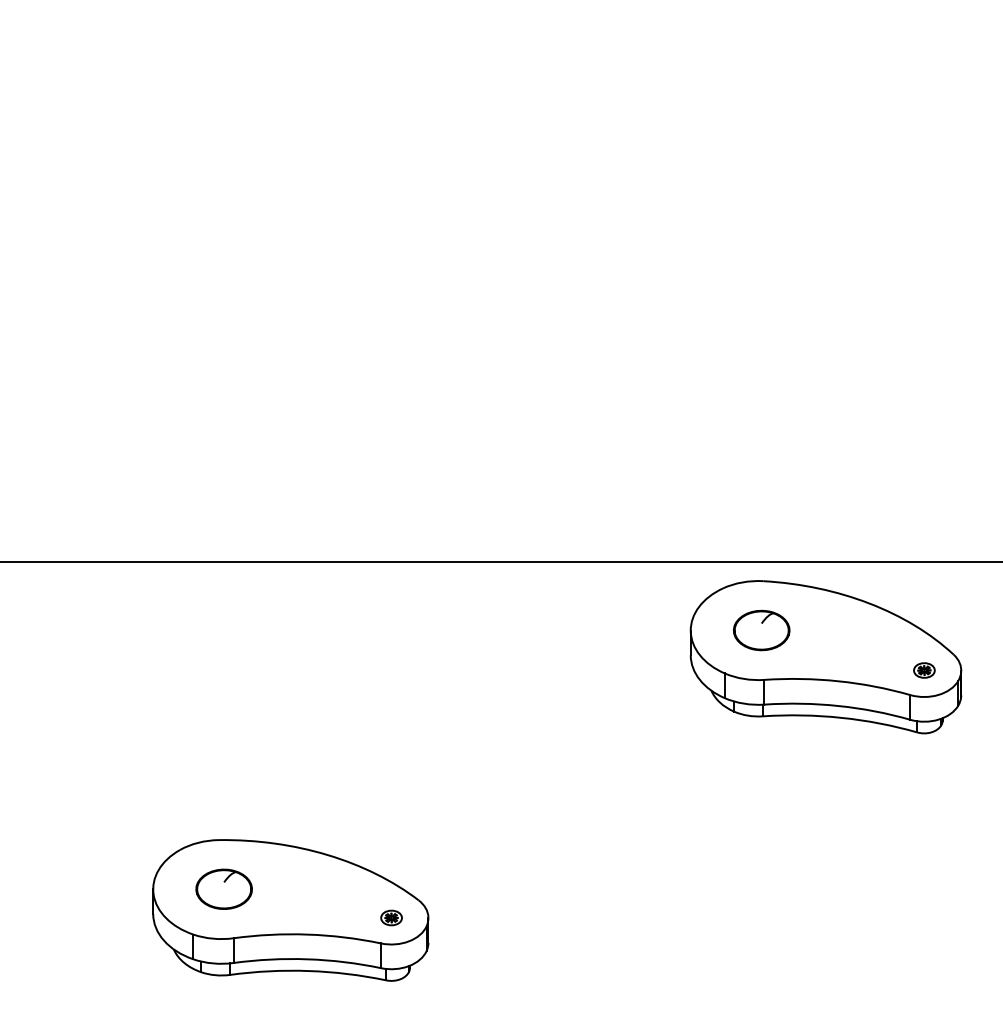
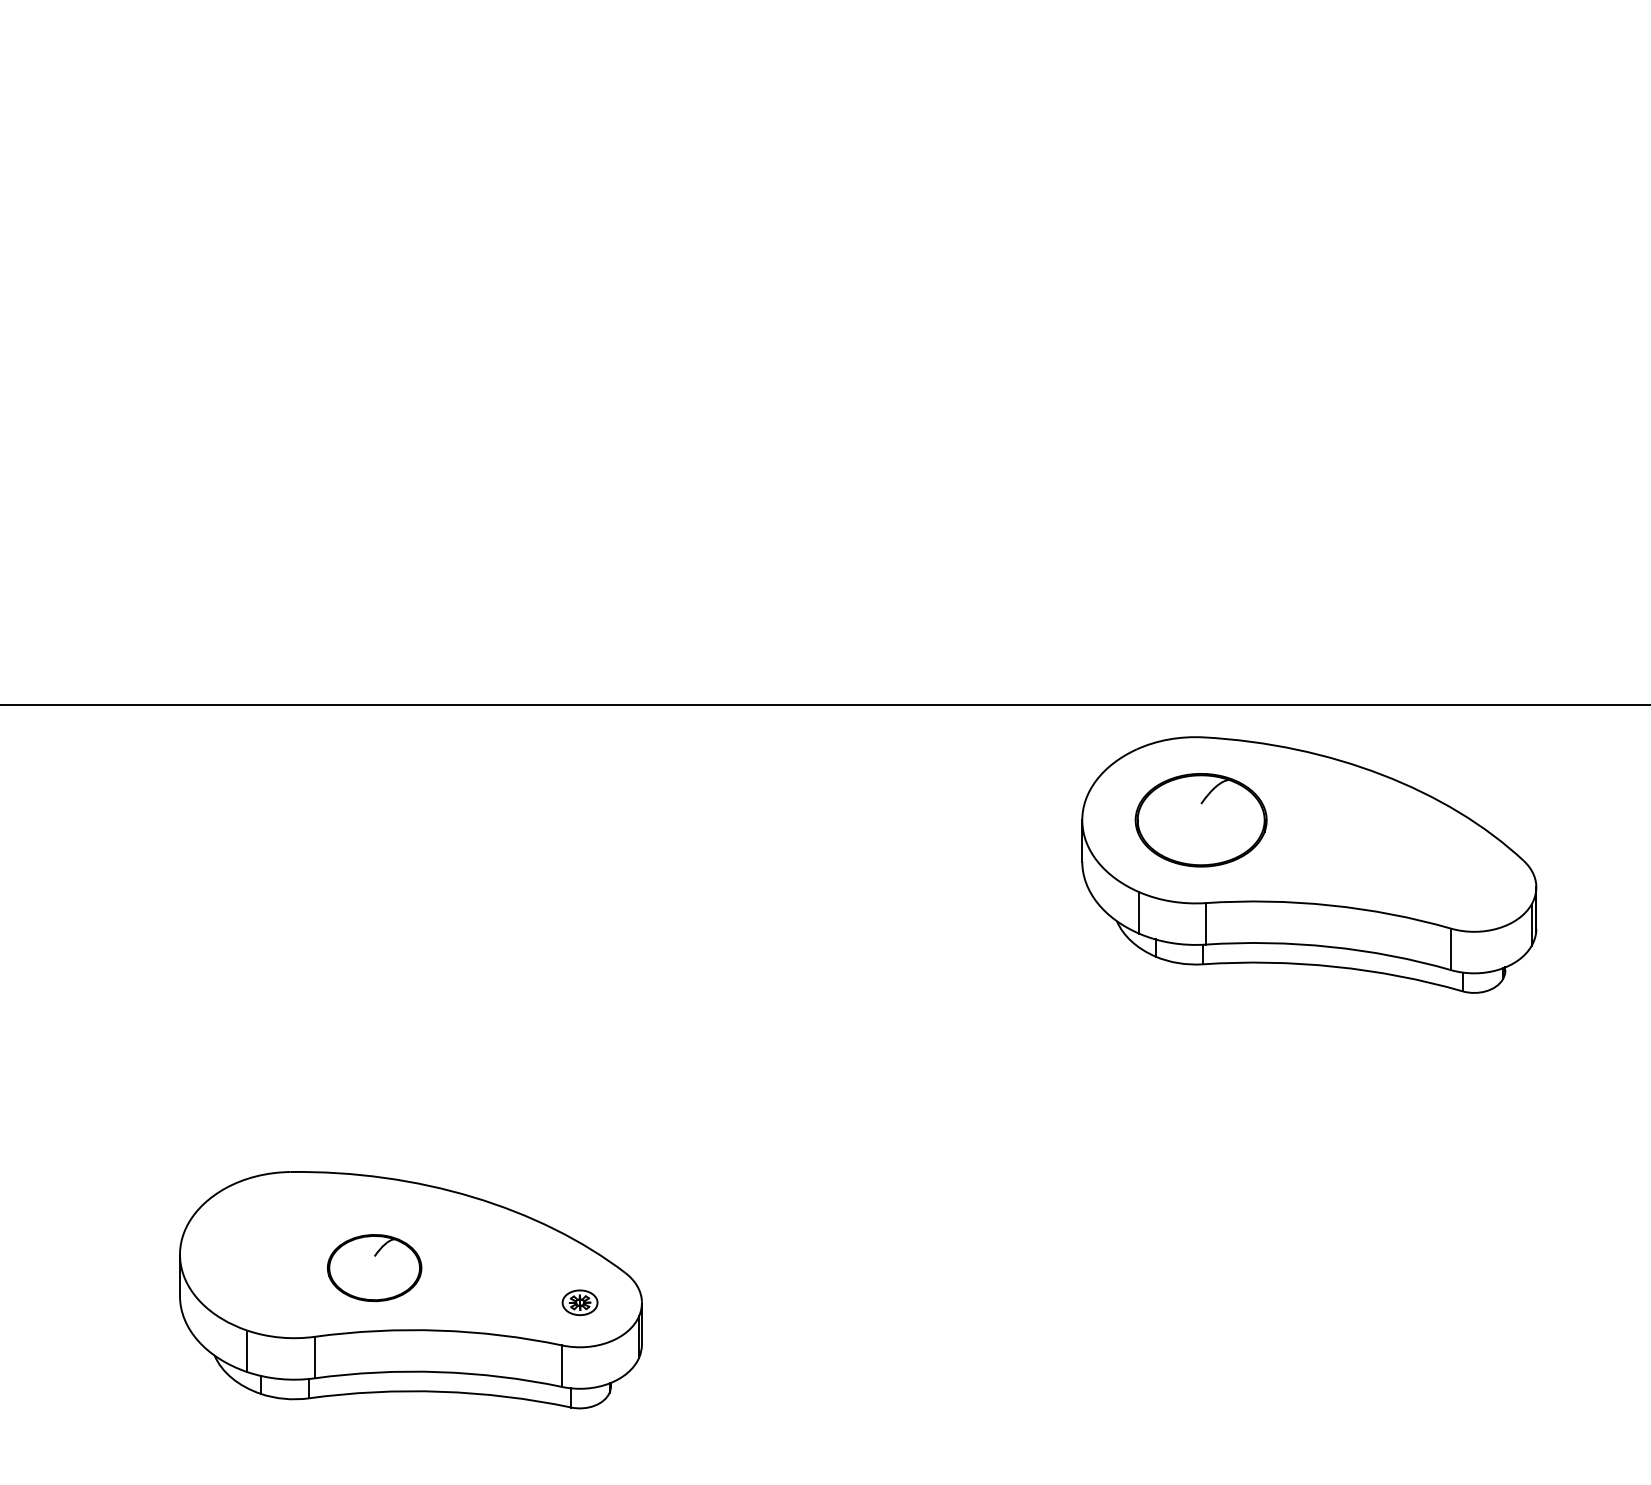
part: (761, 630) -> (1201, 820), size x1.4
part: (924, 670) -> (1474, 887), removed
part: (223, 888) -> (373, 1266), moved

